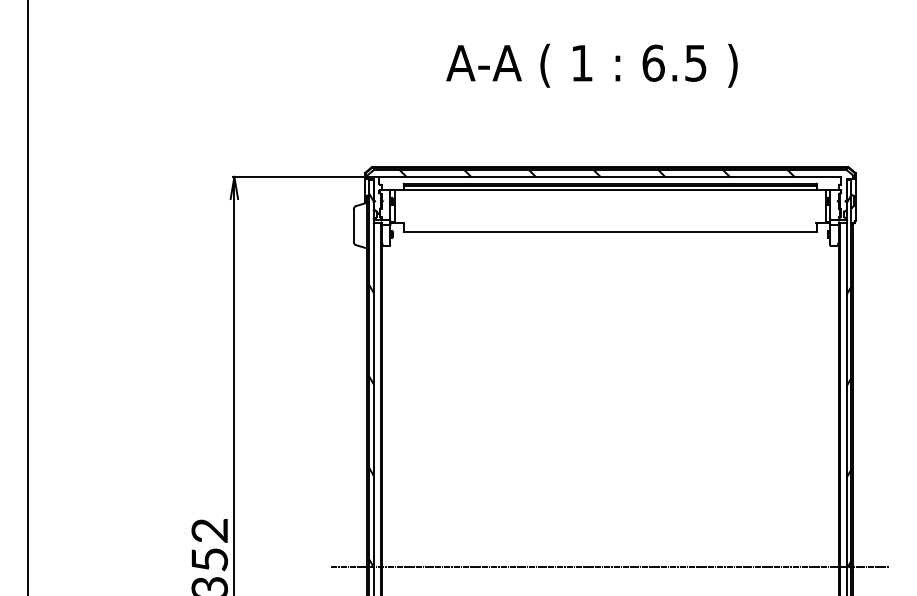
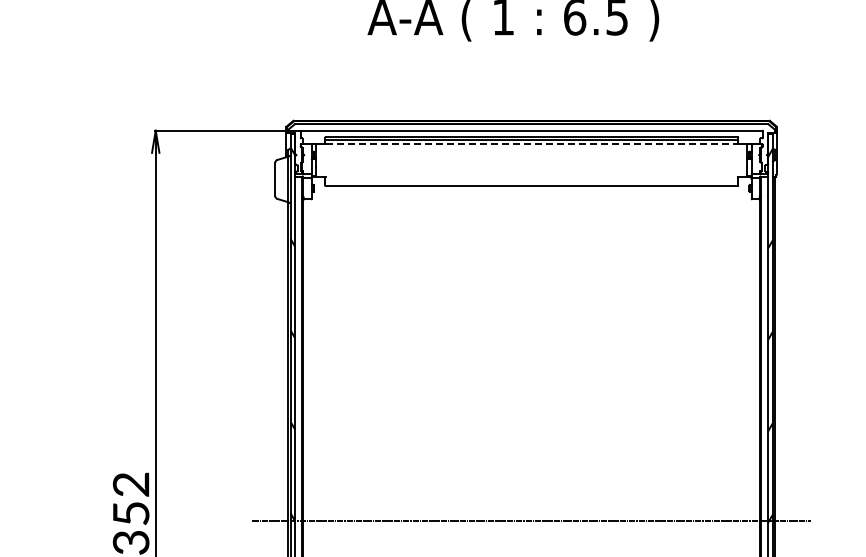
line: (610, 190) -> (531, 144), solid -> dashed
hatch: (583, 192) -> (504, 146), removed

